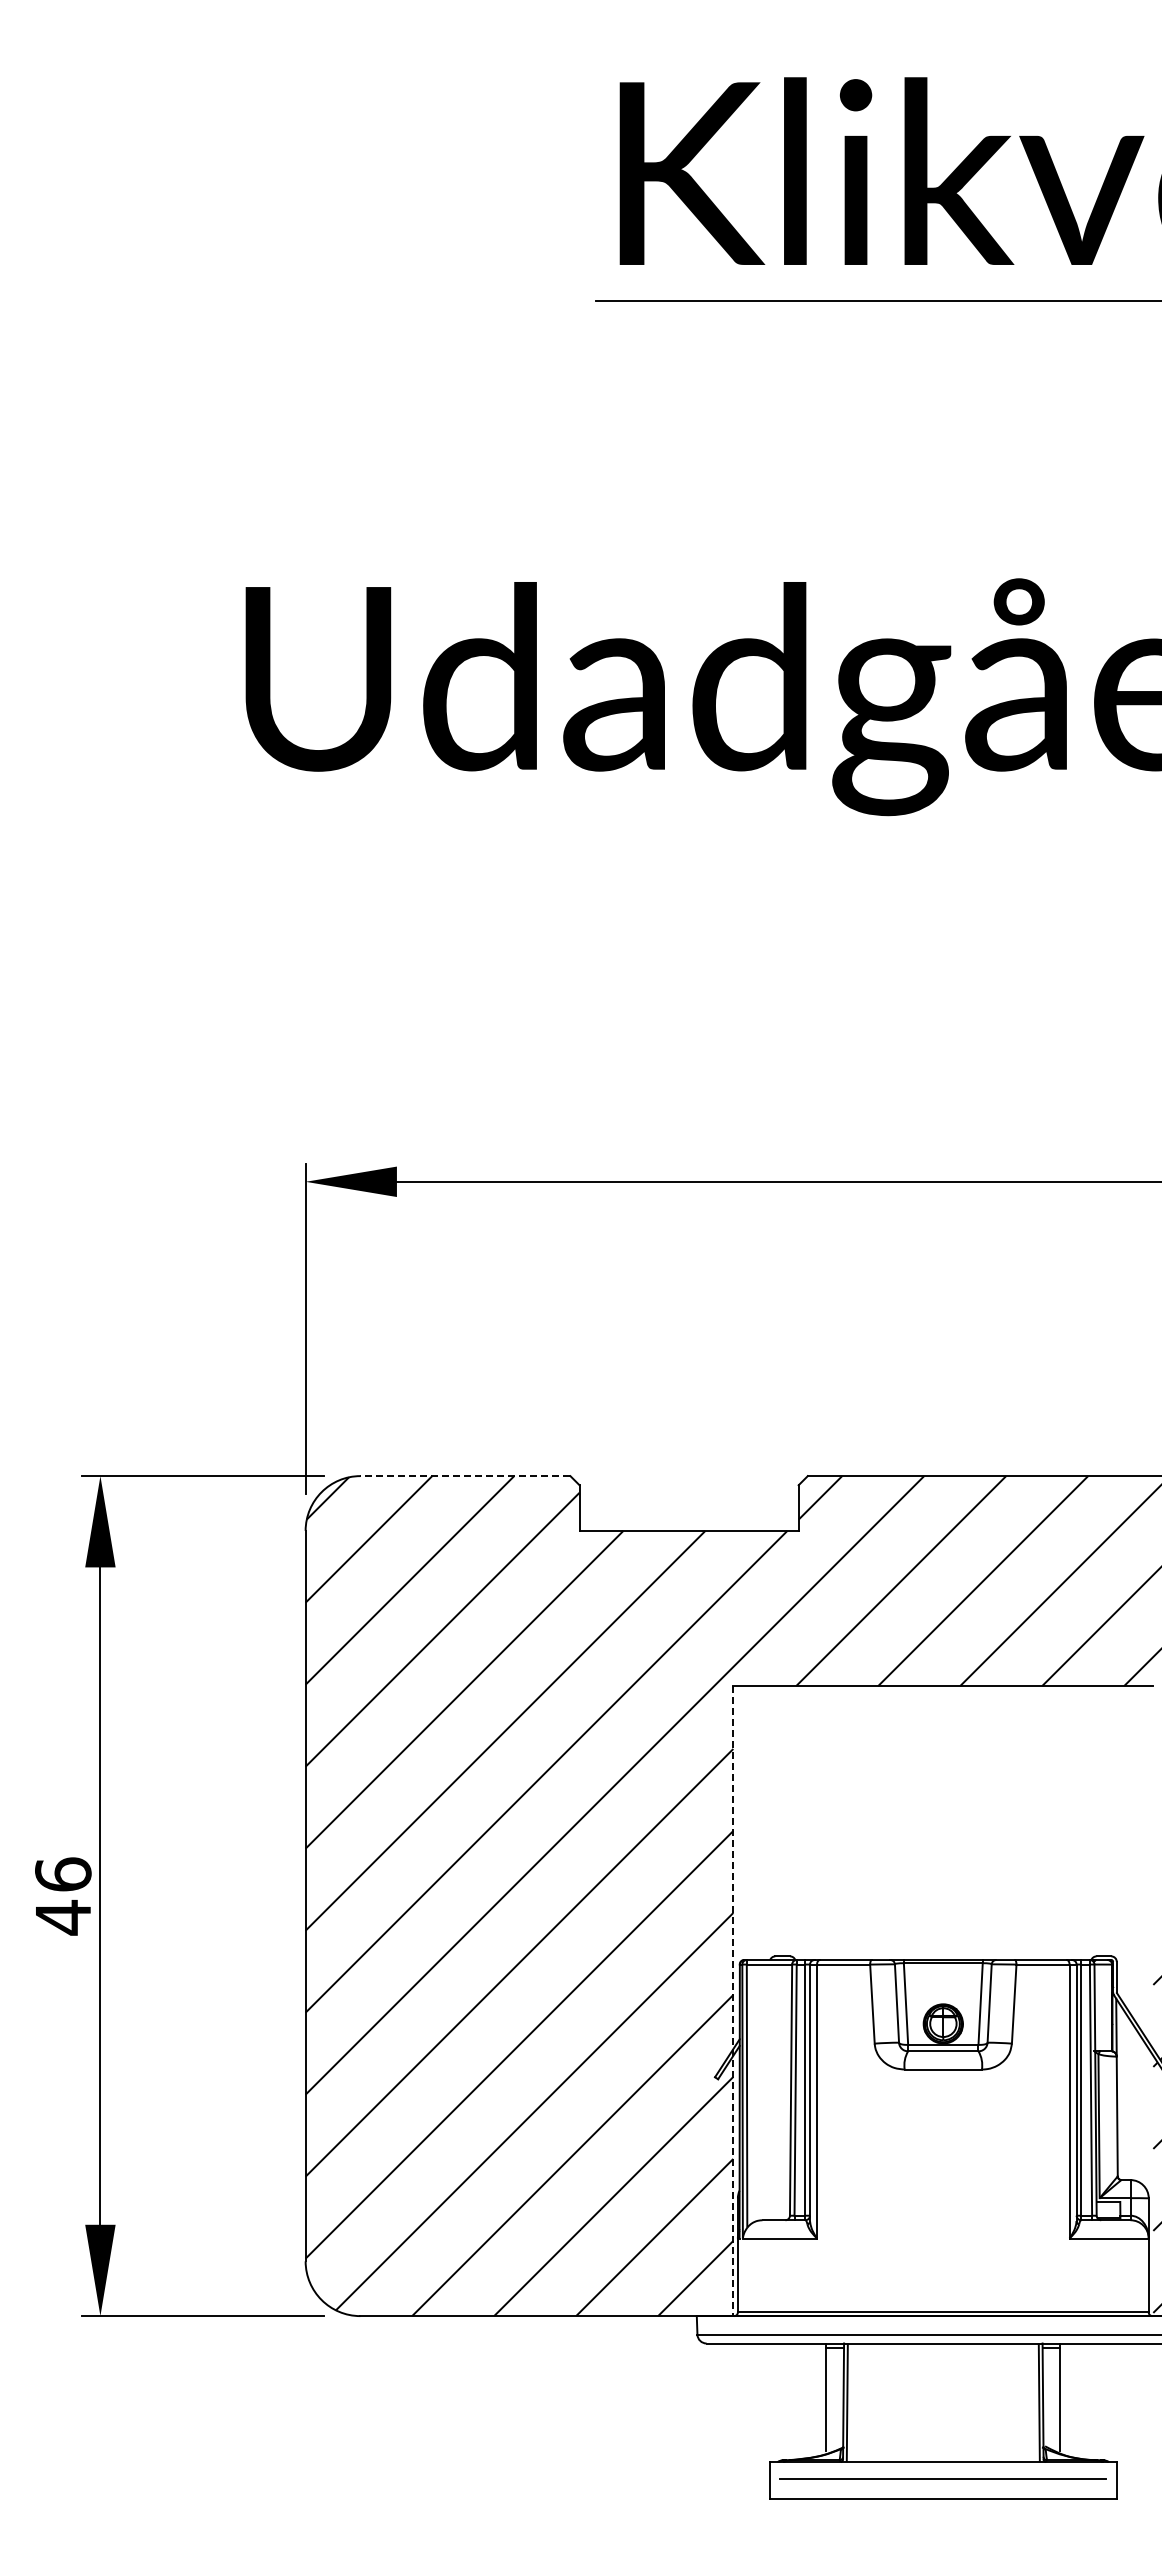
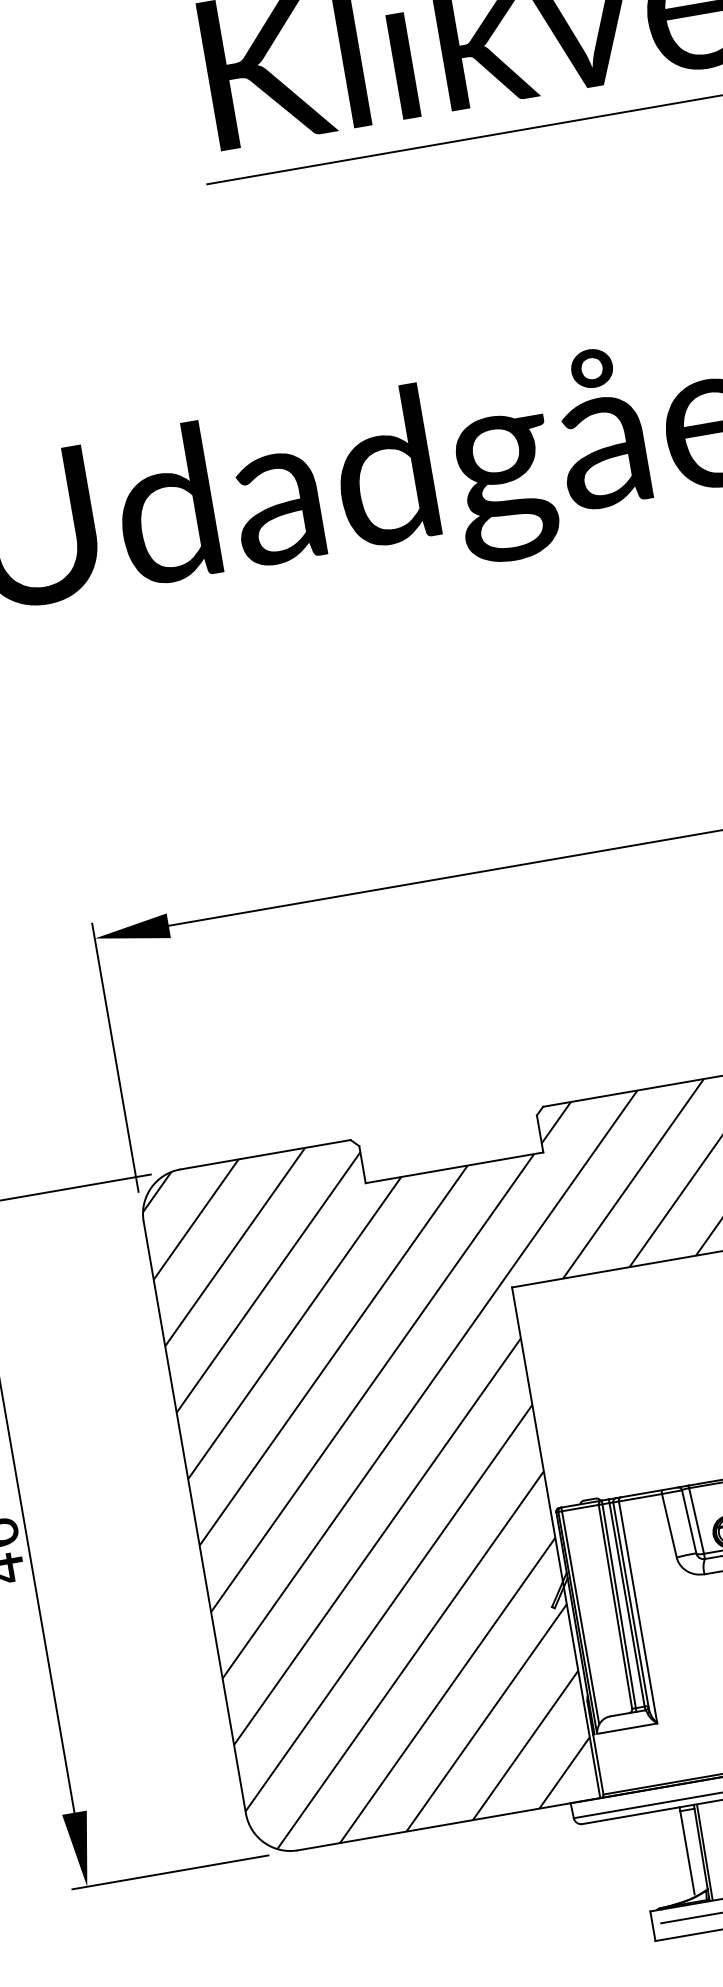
line: (465, 1476) -> (265, 1155), dashed -> solid
line: (733, 2001) -> (556, 1543), dashed -> solid

